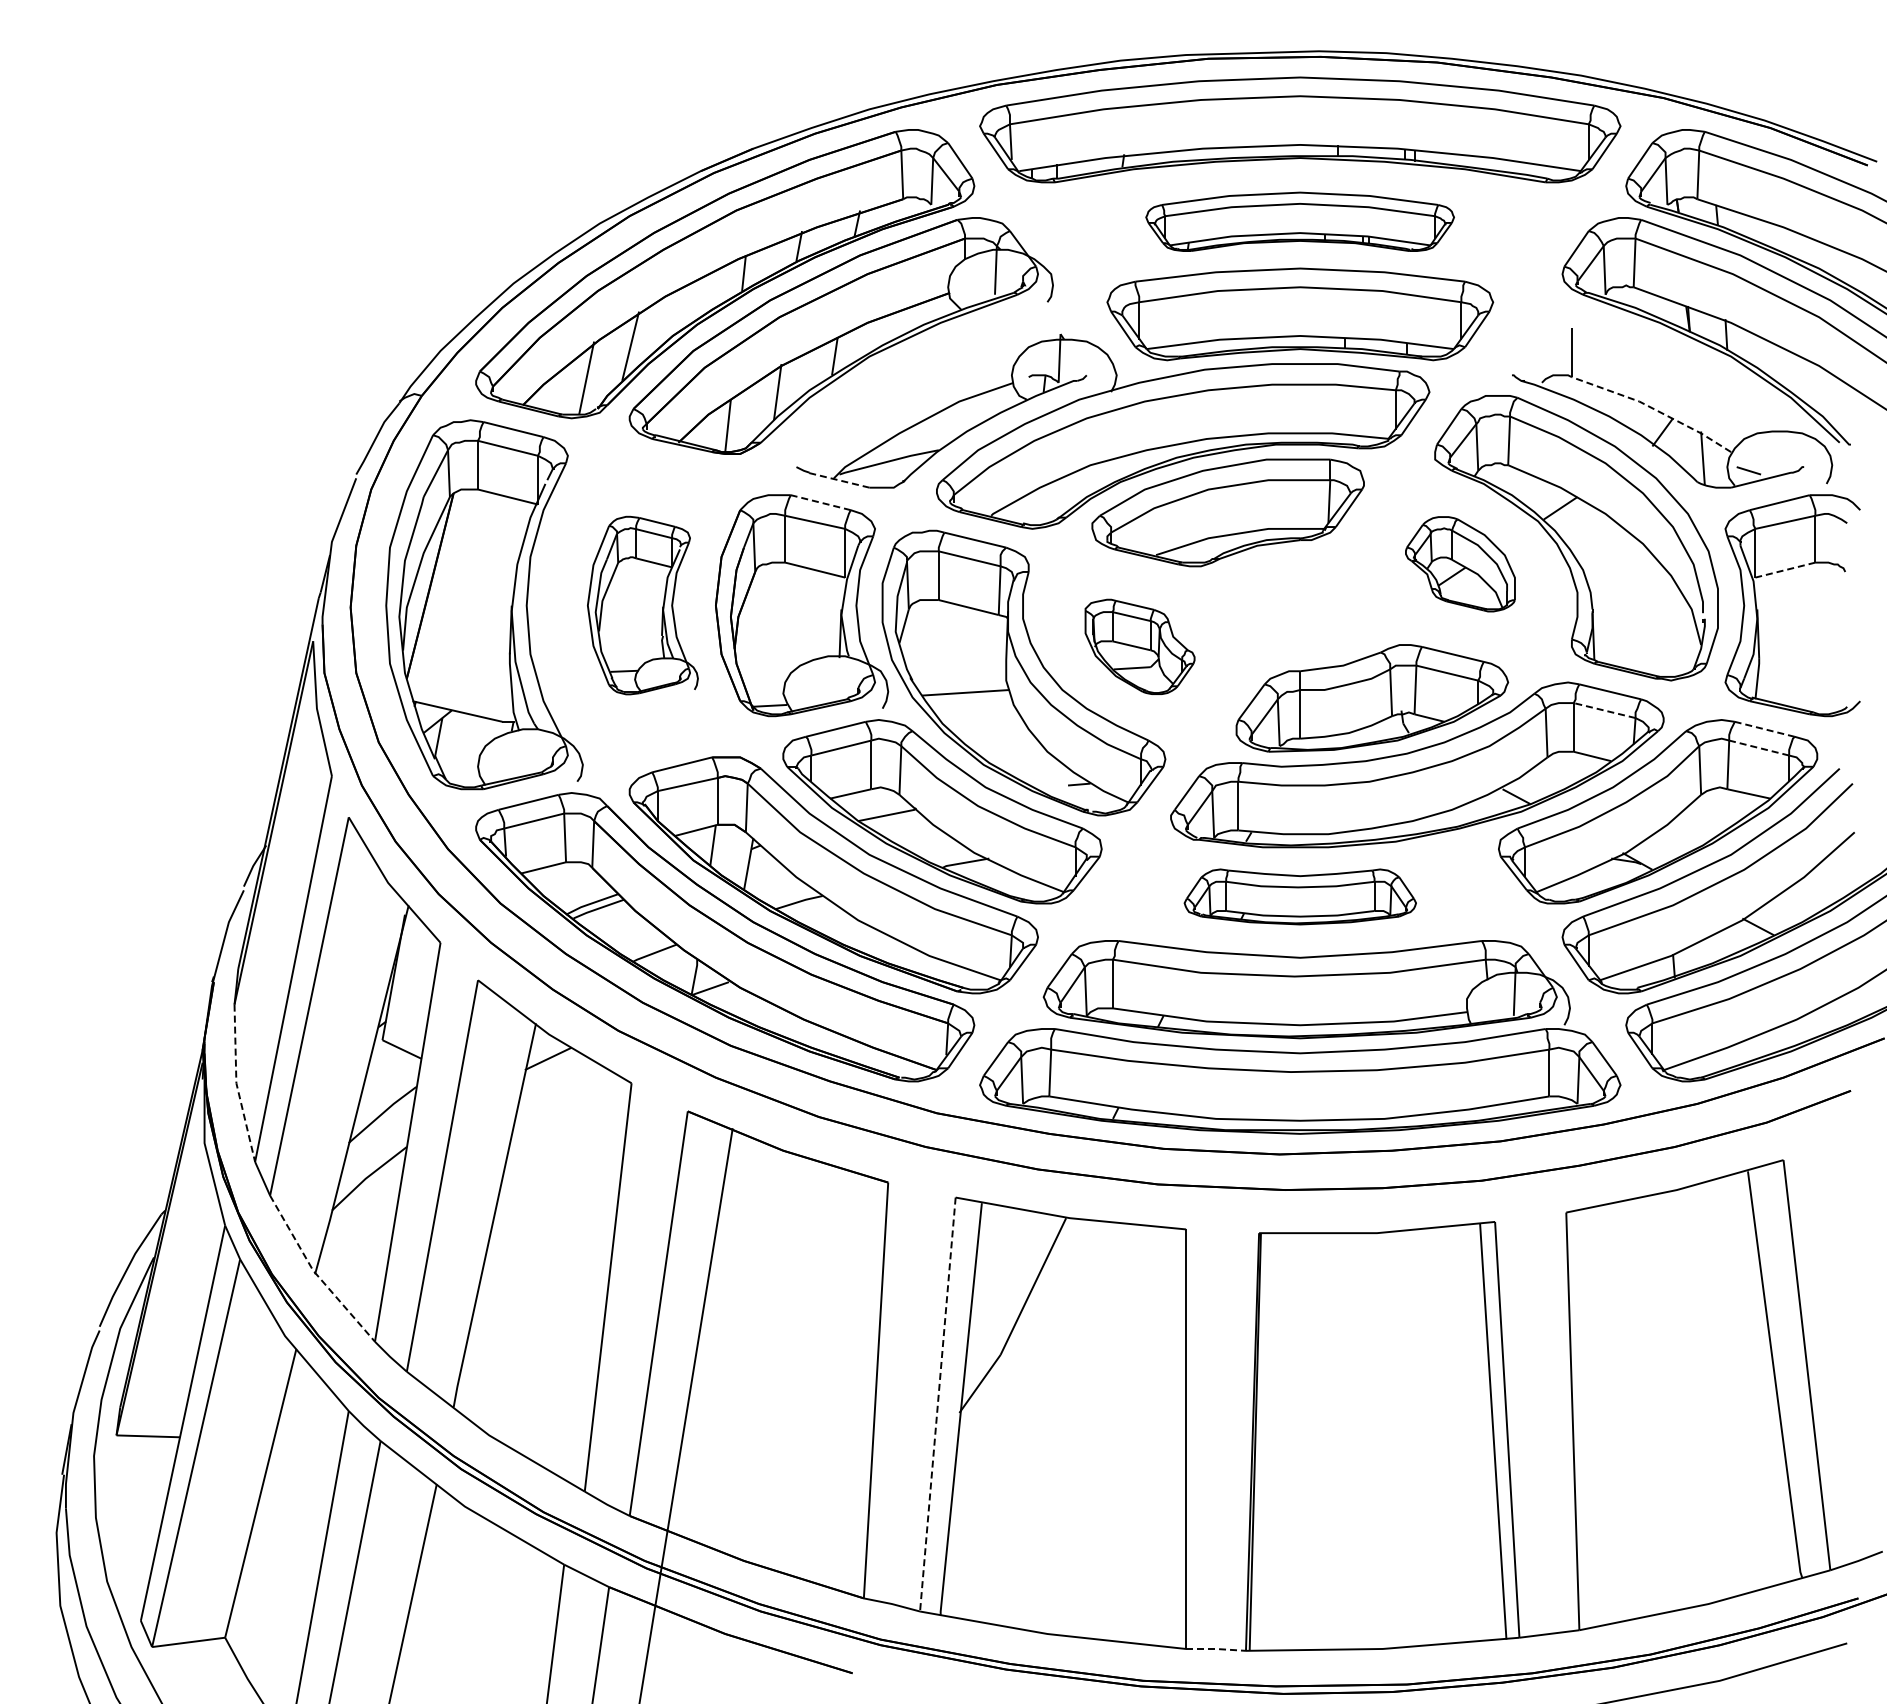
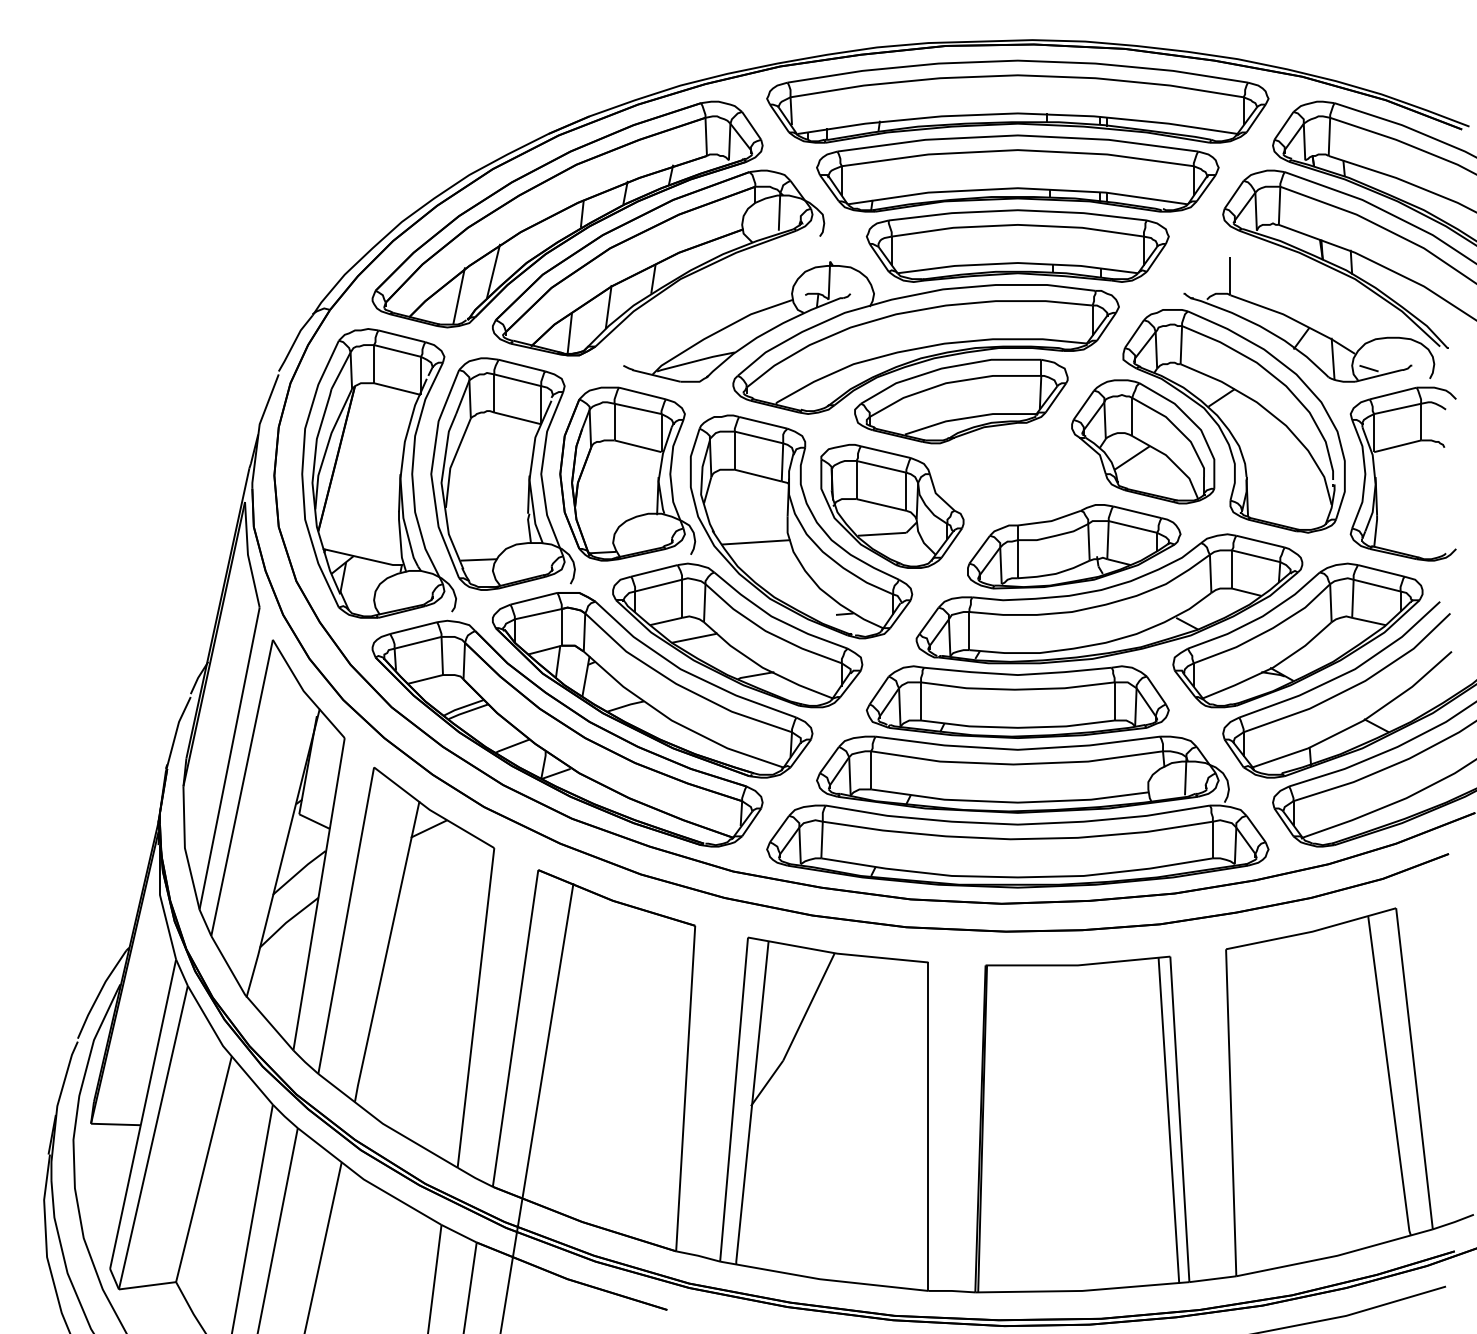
part: (1299, 221) -> (1017, 173), size x1.67
line: (1654, 409) -> (1295, 320), dashed -> solid
line: (838, 480) -> (656, 376), dashed -> solid
line: (820, 502) -> (642, 393), dashed -> solid
part: (1460, 563) -> (1143, 441), size x1.67
line: (1785, 570) -> (1397, 446), dashed -> solid
part: (642, 605) -> (502, 474), size x1.67
part: (1139, 646) -> (891, 506), size x1.67
line: (1604, 710) -> (1255, 556), dashed -> solid
line: (1764, 729) -> (1381, 571), dashed -> solid
line: (1759, 748) -> (1377, 585), dashed -> solid
part: (1300, 896) -> (1017, 701), size x1.67
line: (236, 1084) -> (184, 849), dashed -> solid
line: (315, 1273) -> (246, 996), dashed -> solid
line: (937, 1404) -> (733, 1099), dashed -> solid
line: (1216, 1648) -> (952, 1290), dashed -> solid

